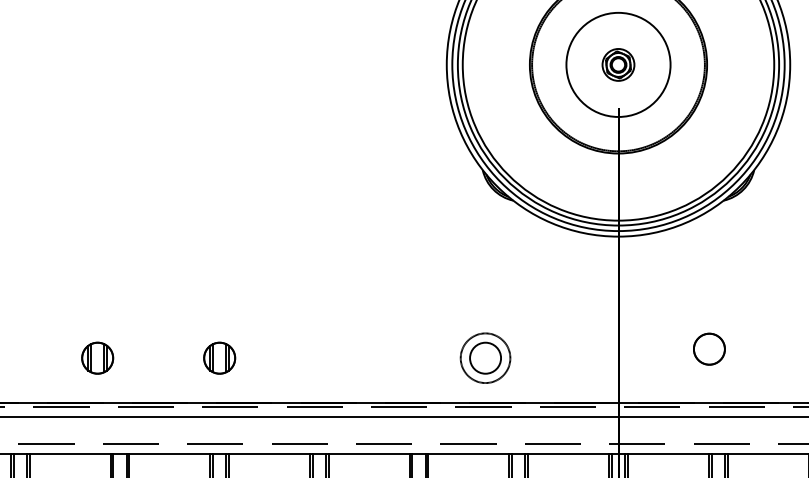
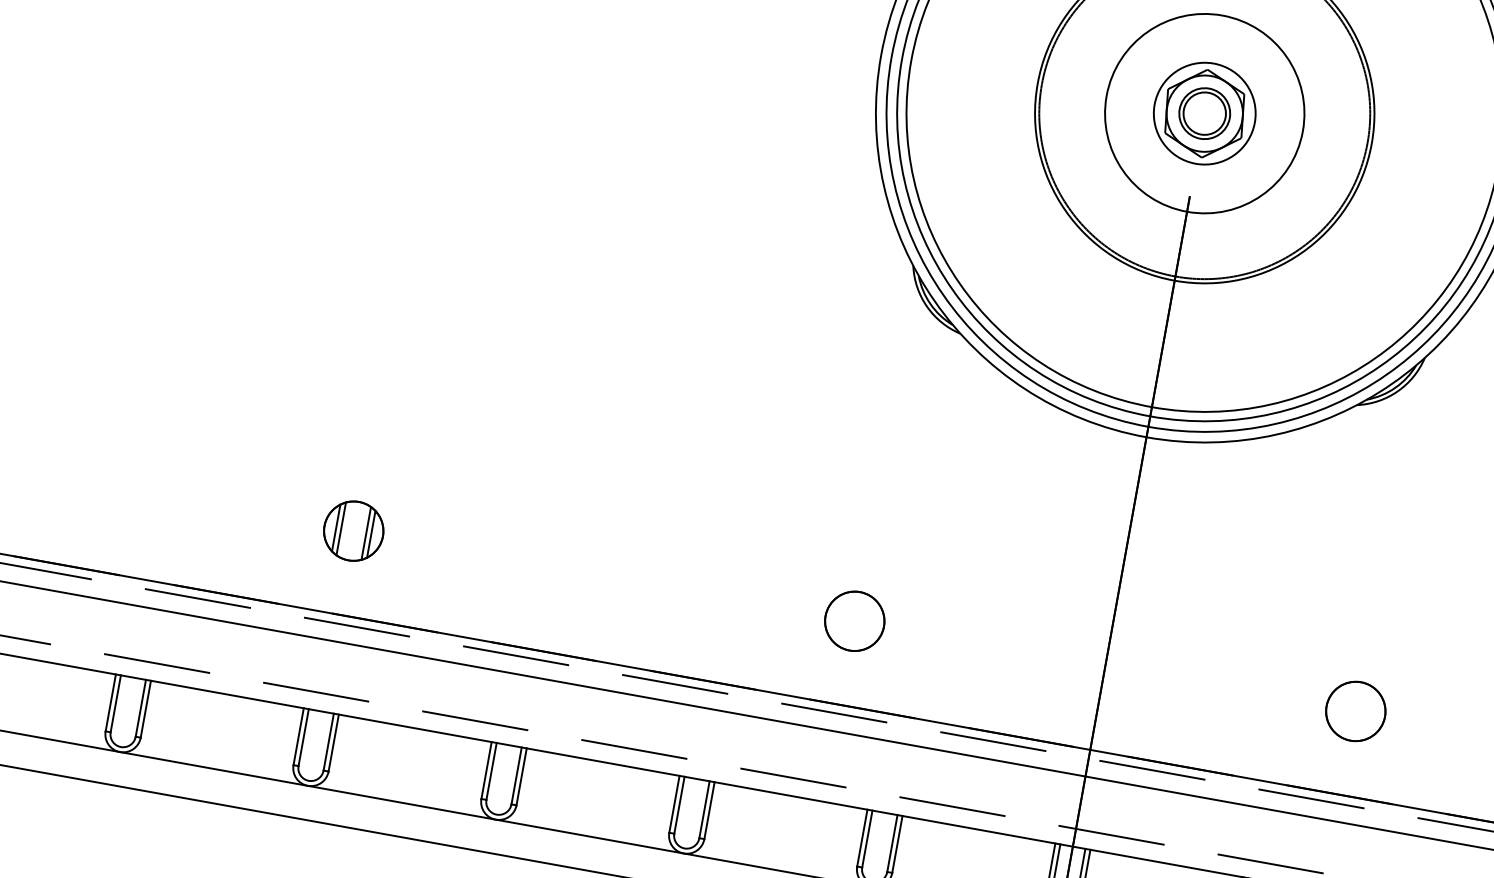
part: (618, 64) -> (1204, 112), size x1.67
circle: (709, 348) -> (1356, 710), moved
part: (97, 357) -> (123, 488), removed
circle: (485, 357) -> (854, 619), size x0.62

